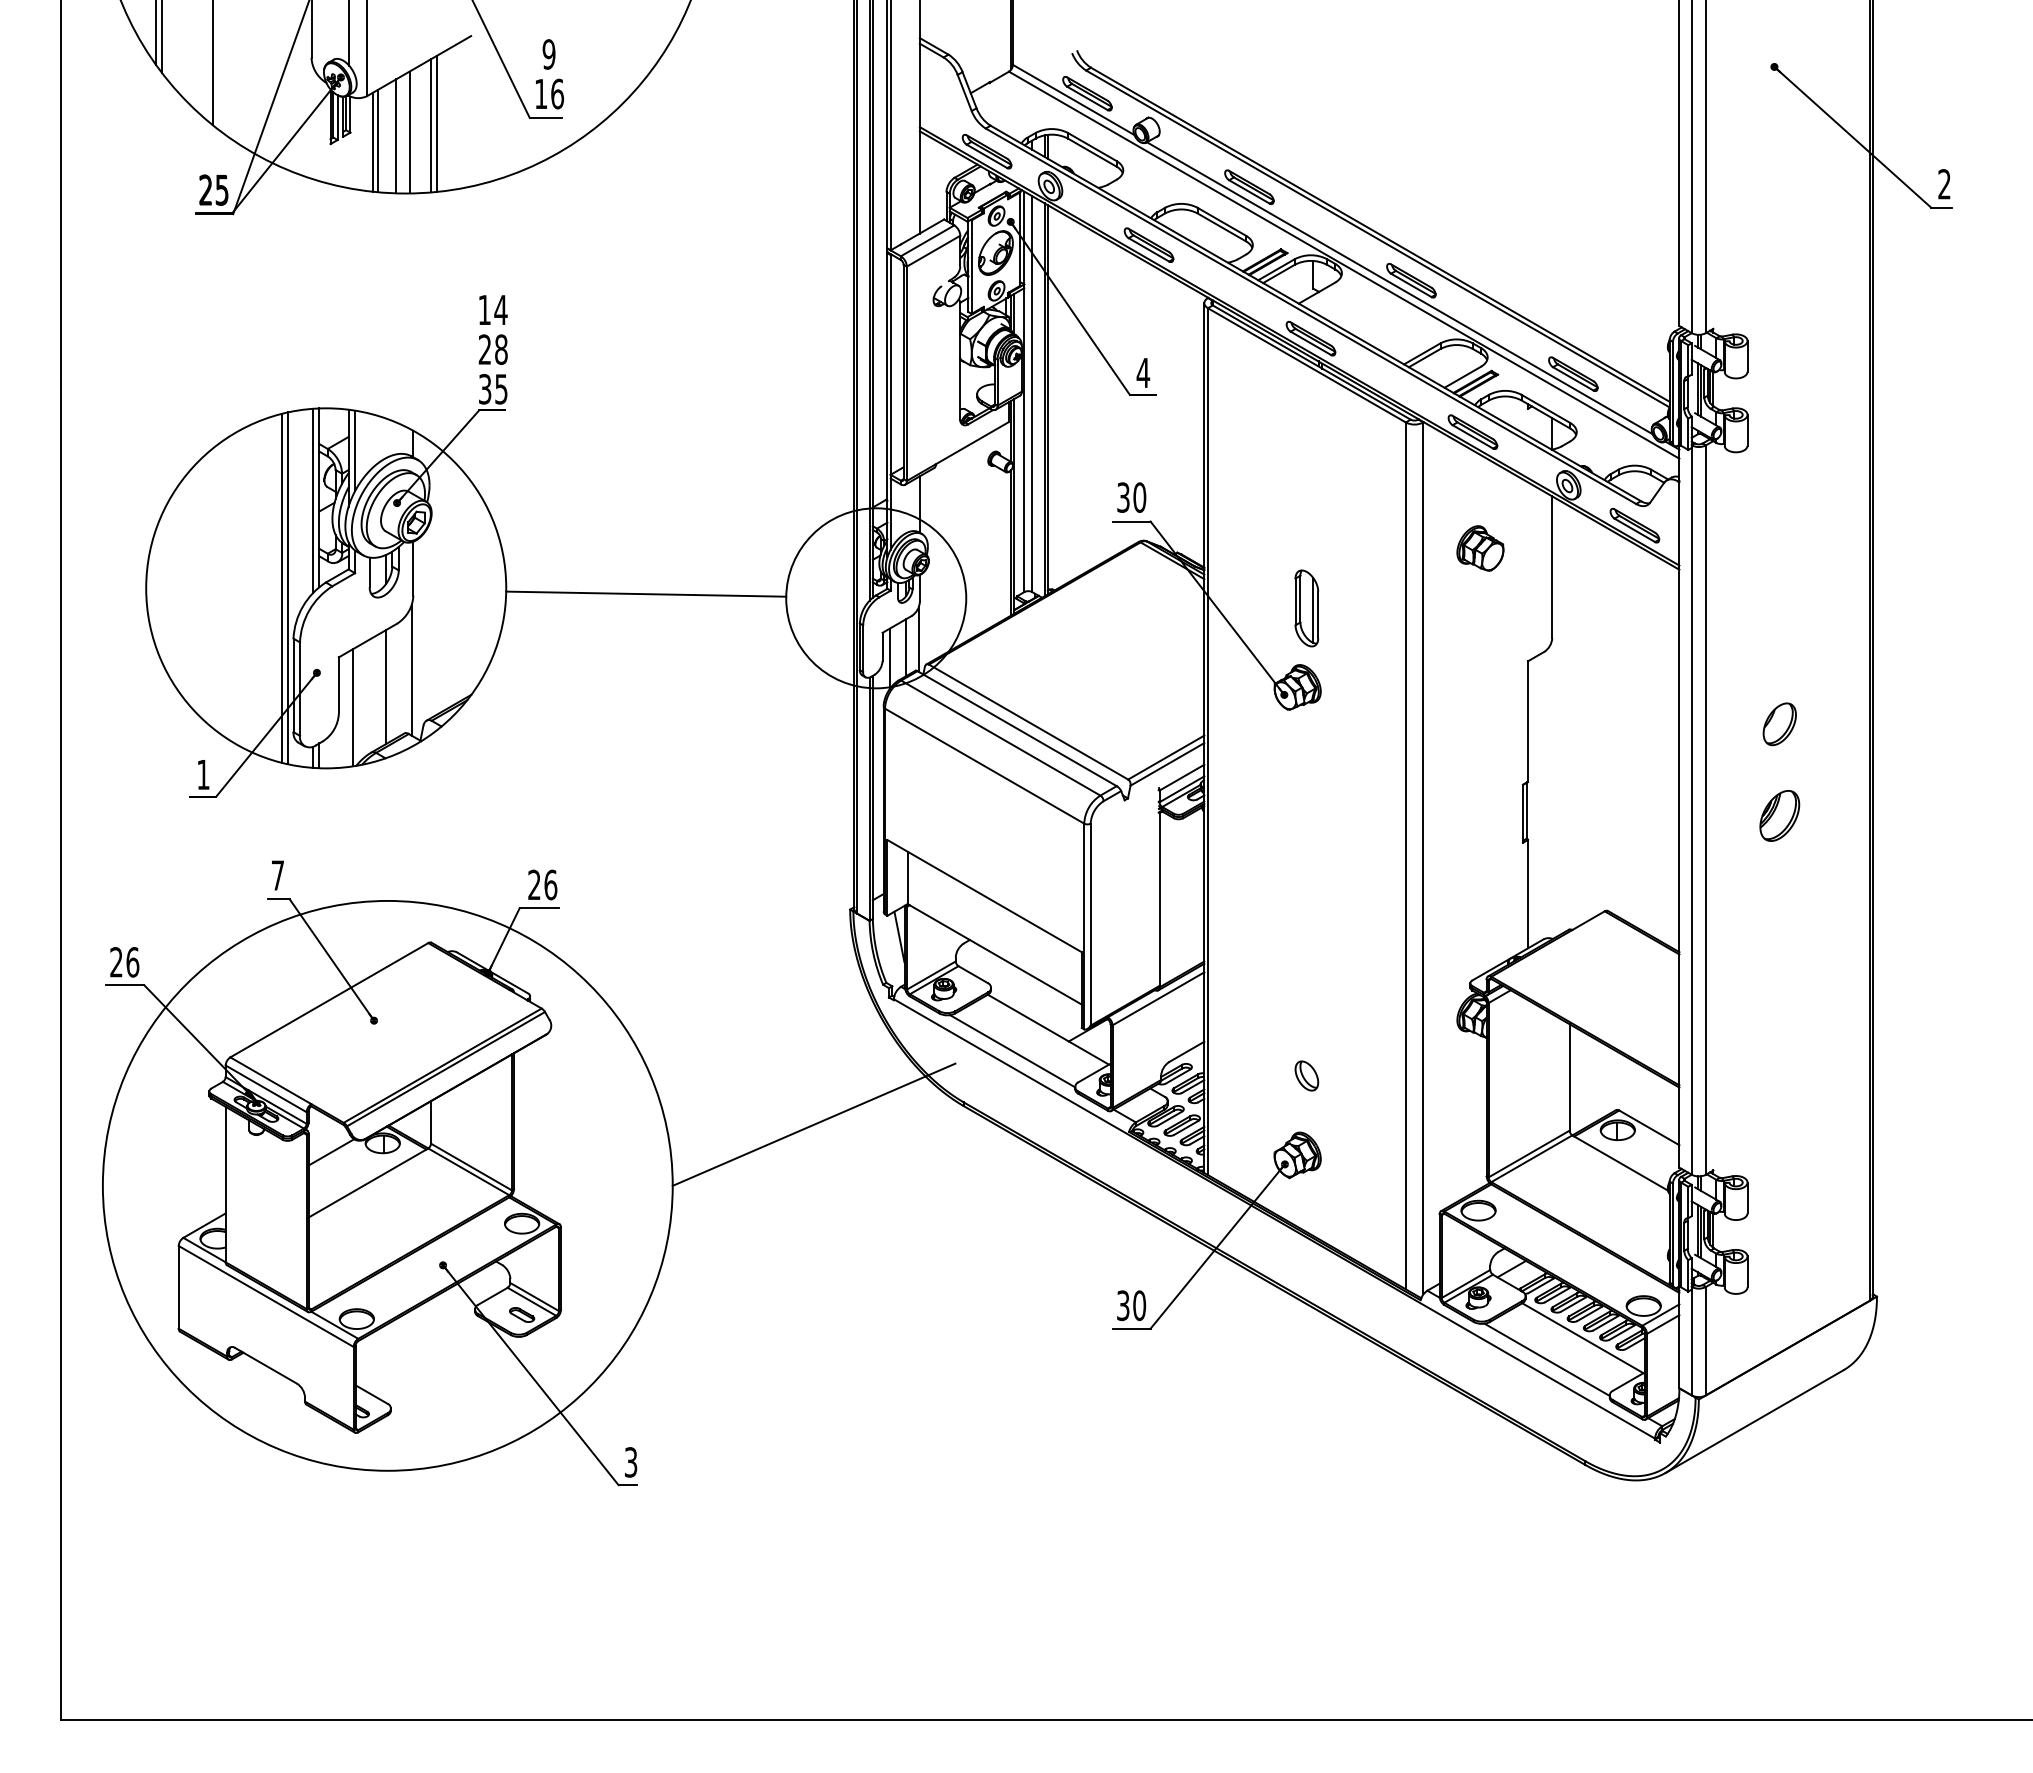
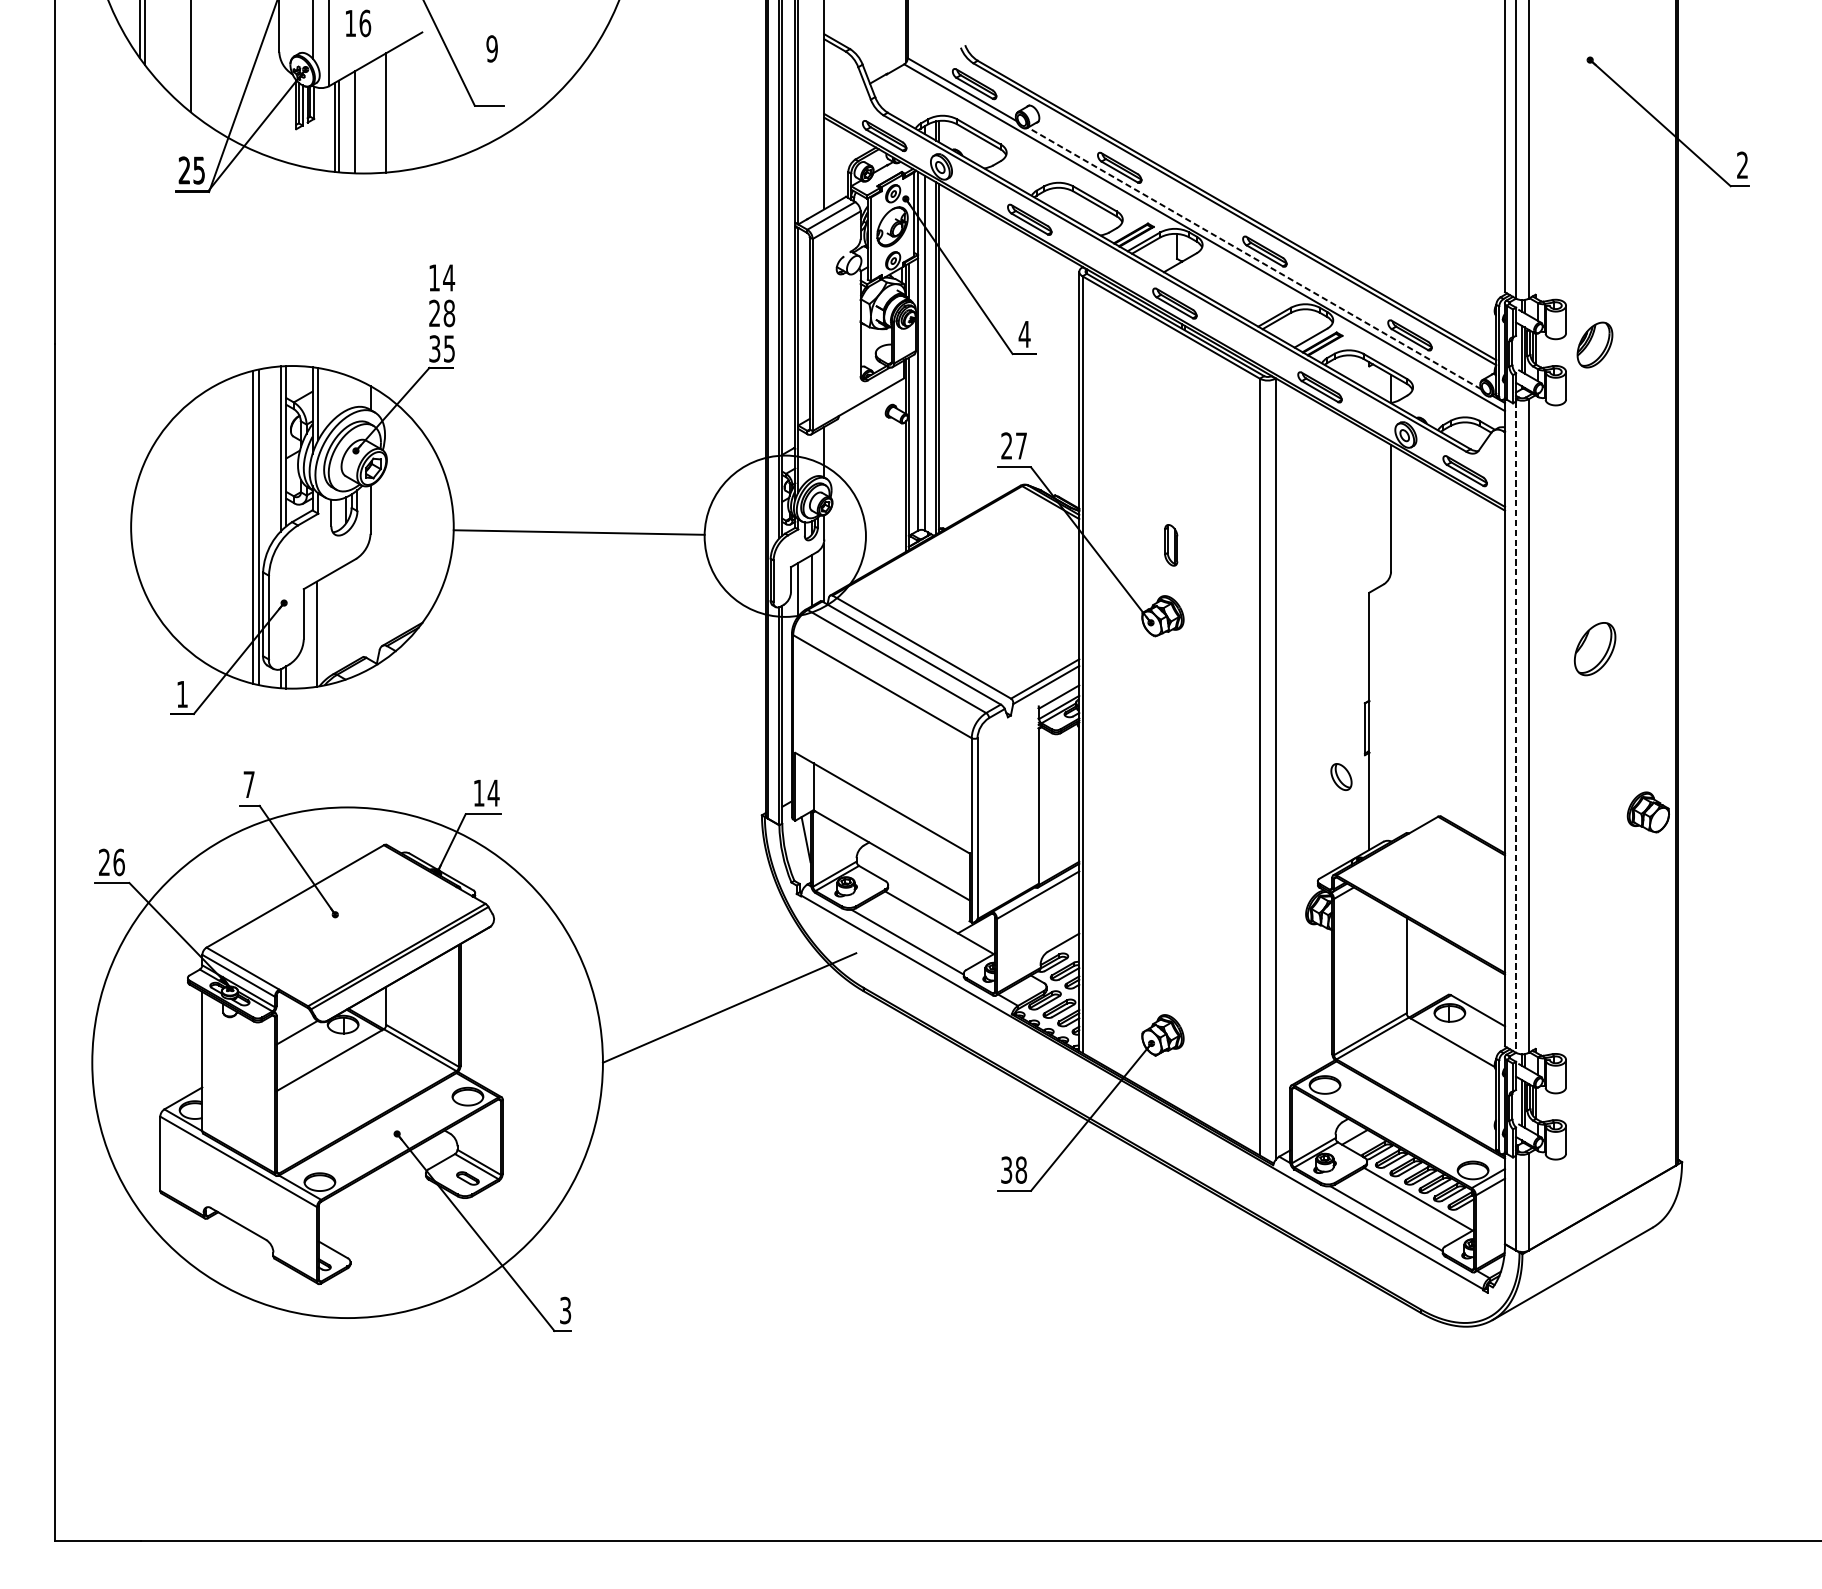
text: (550, 93) -> (359, 22), moved
line: (436, 123) -> (391, 110), removed
line: (409, 132) -> (367, 118), removed
line: (1399, 288) -> (1254, 258), solid -> dashed
text: (1131, 497) -> (1014, 445), 30 -> 27
part: (1480, 548) -> (1648, 812), moved
part: (1306, 608) -> (1170, 545), size x0.6
line: (411, 670) -> (368, 600), removed
line: (386, 687) -> (346, 616), removed
part: (1779, 724) -> (1594, 649), size x1.4
line: (1691, 811) -> (1515, 727), solid -> dashed
part: (1779, 815) -> (1594, 344), moved
text: (542, 884) -> (486, 792), 26 -> 14
part: (1306, 1075) -> (1341, 776), moved
text: (1139, 1305) -> (1021, 1169), 30 -> 38

